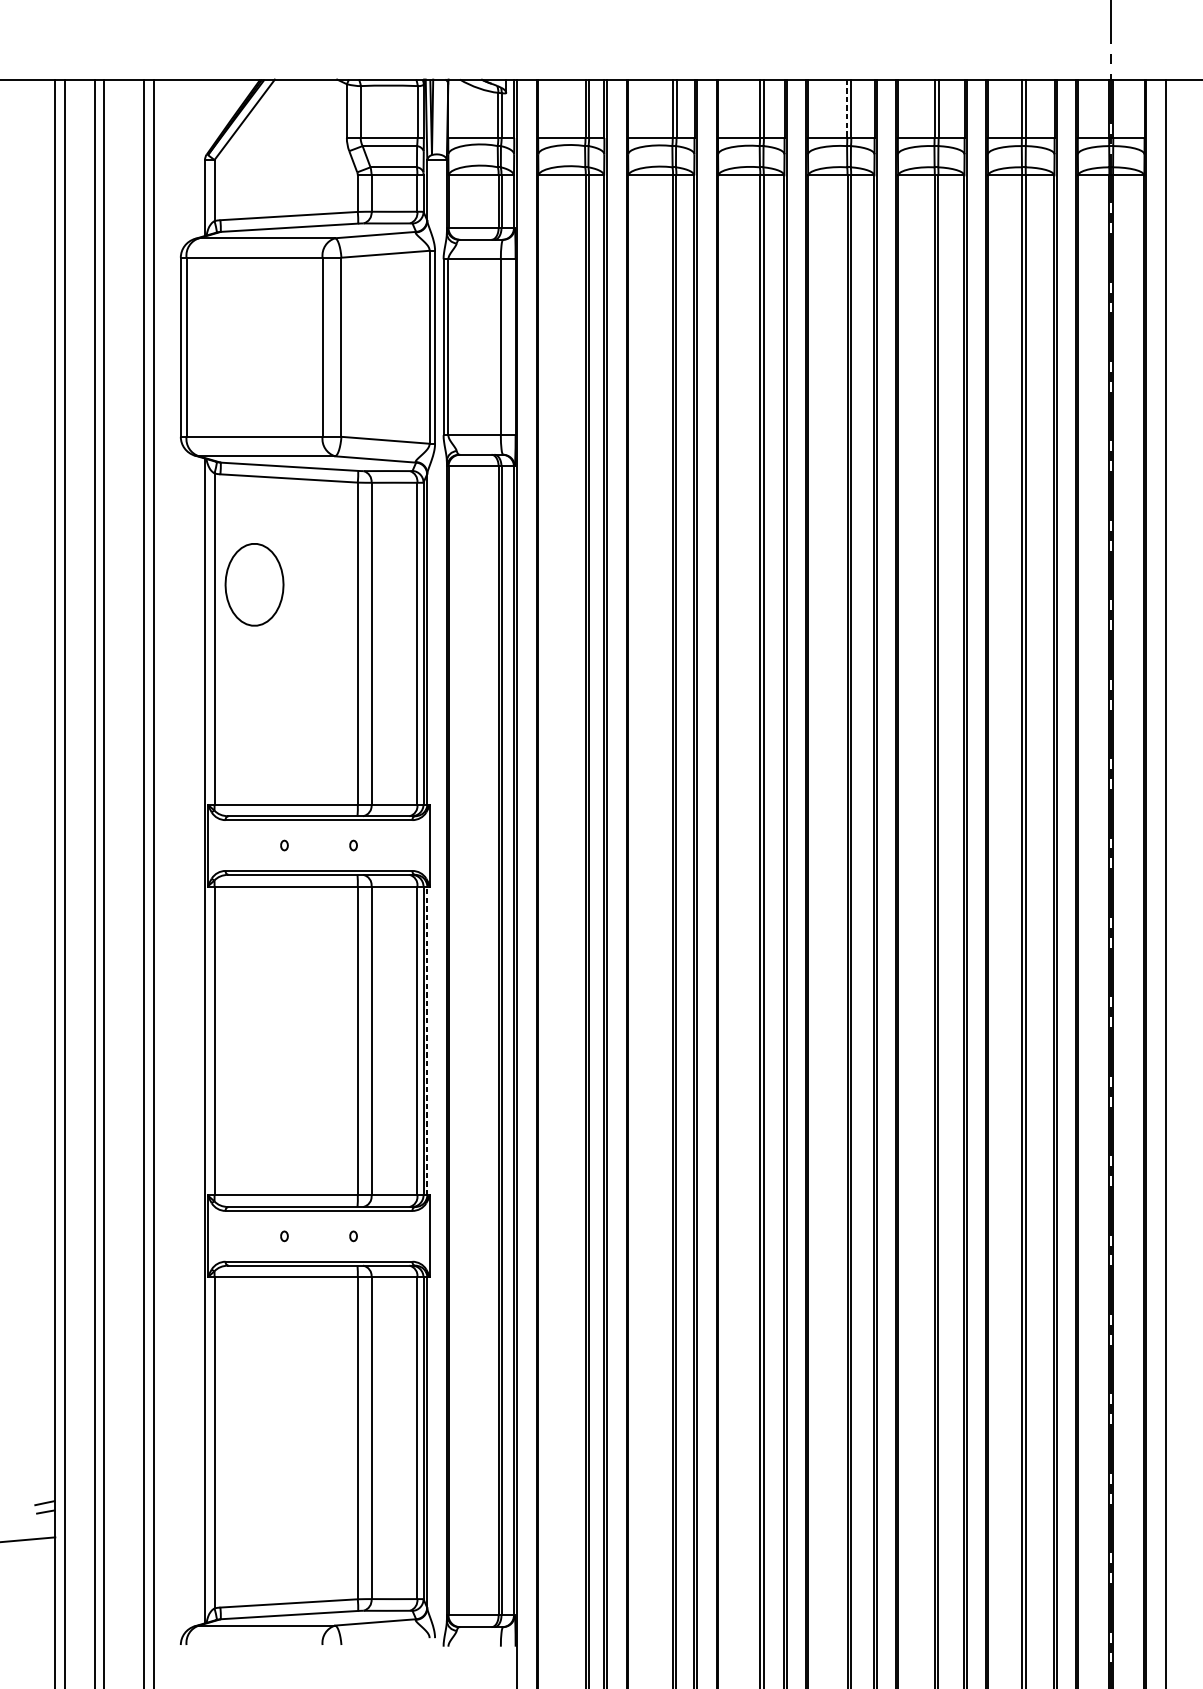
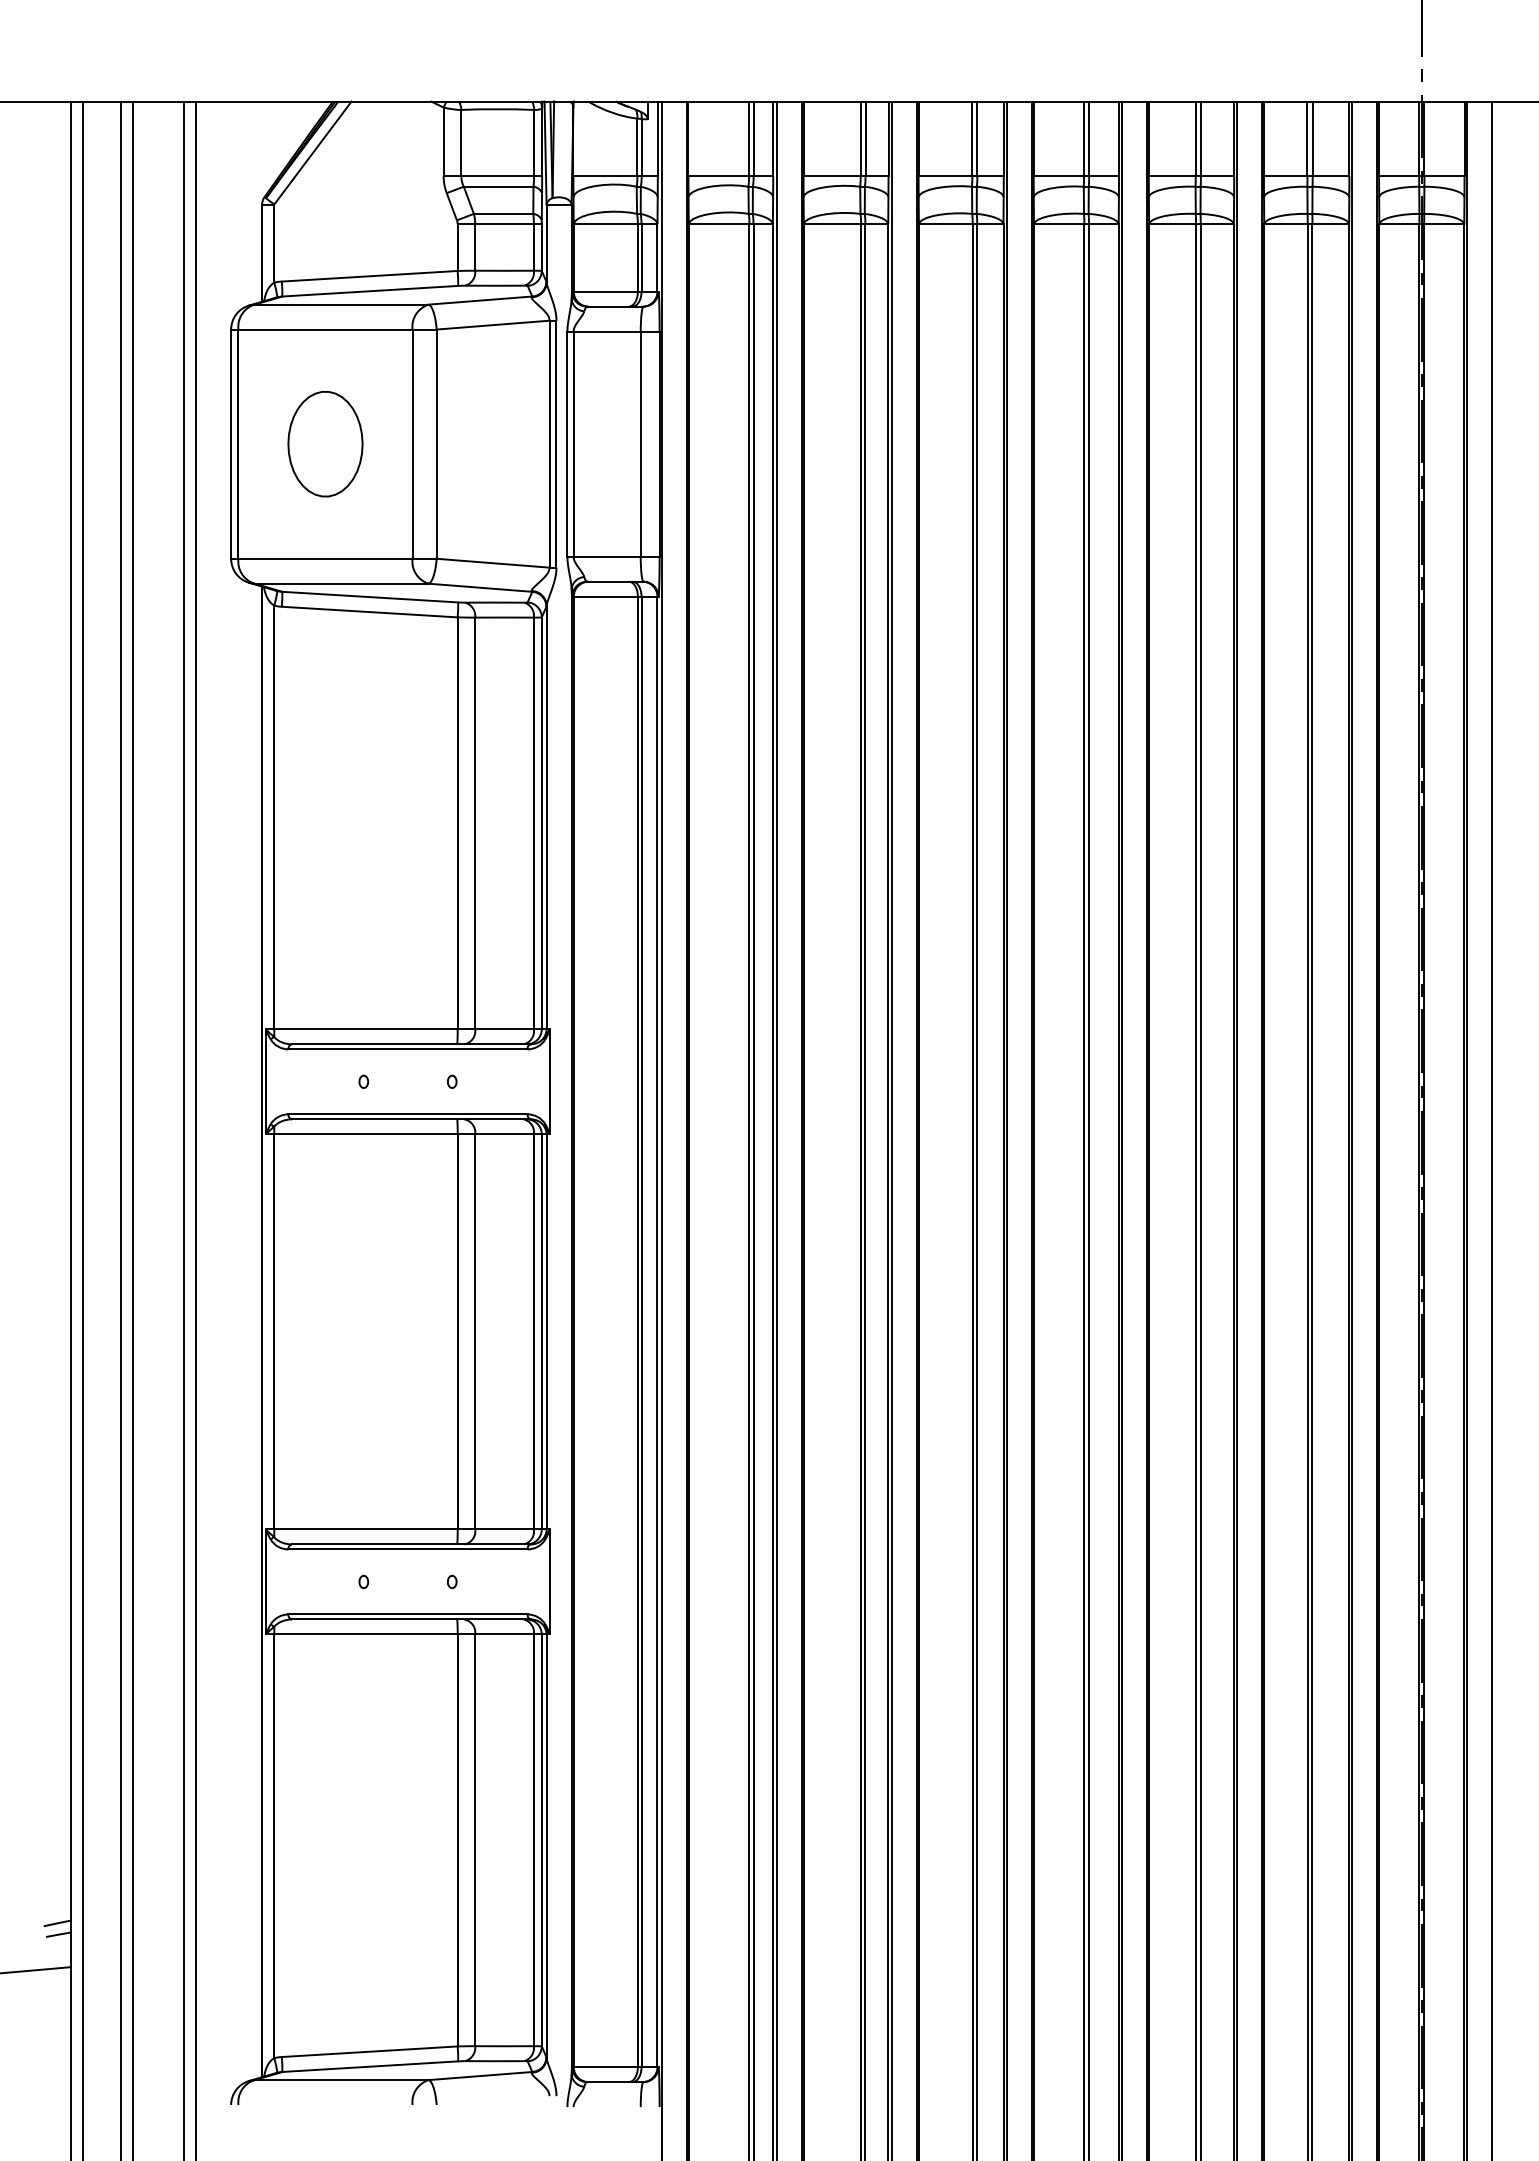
line: (847, 109) -> (1084, 139), dashed -> solid
part: (254, 585) -> (325, 444), moved
line: (427, 1040) -> (546, 1331), dashed -> solid

